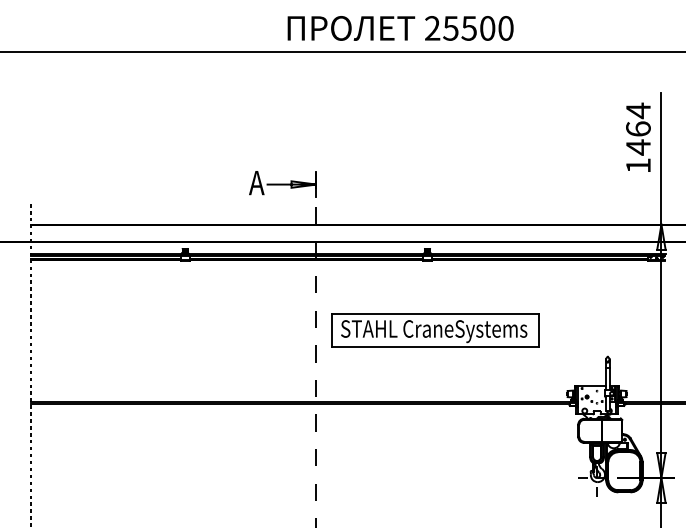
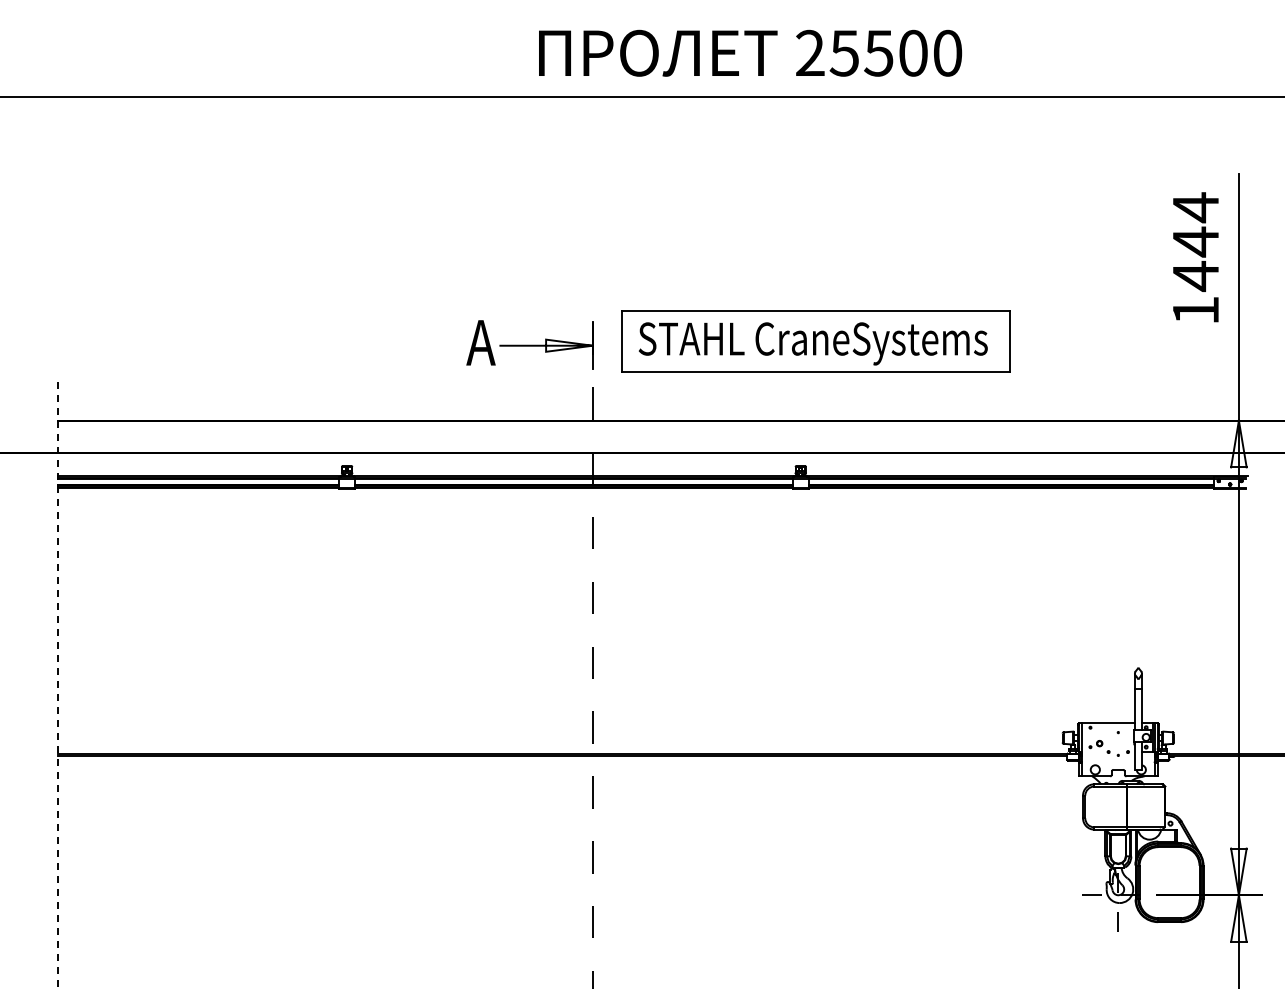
text: (638, 129) -> (1195, 242), 1464 -> 1444
part: (435, 330) -> (815, 341), moved

